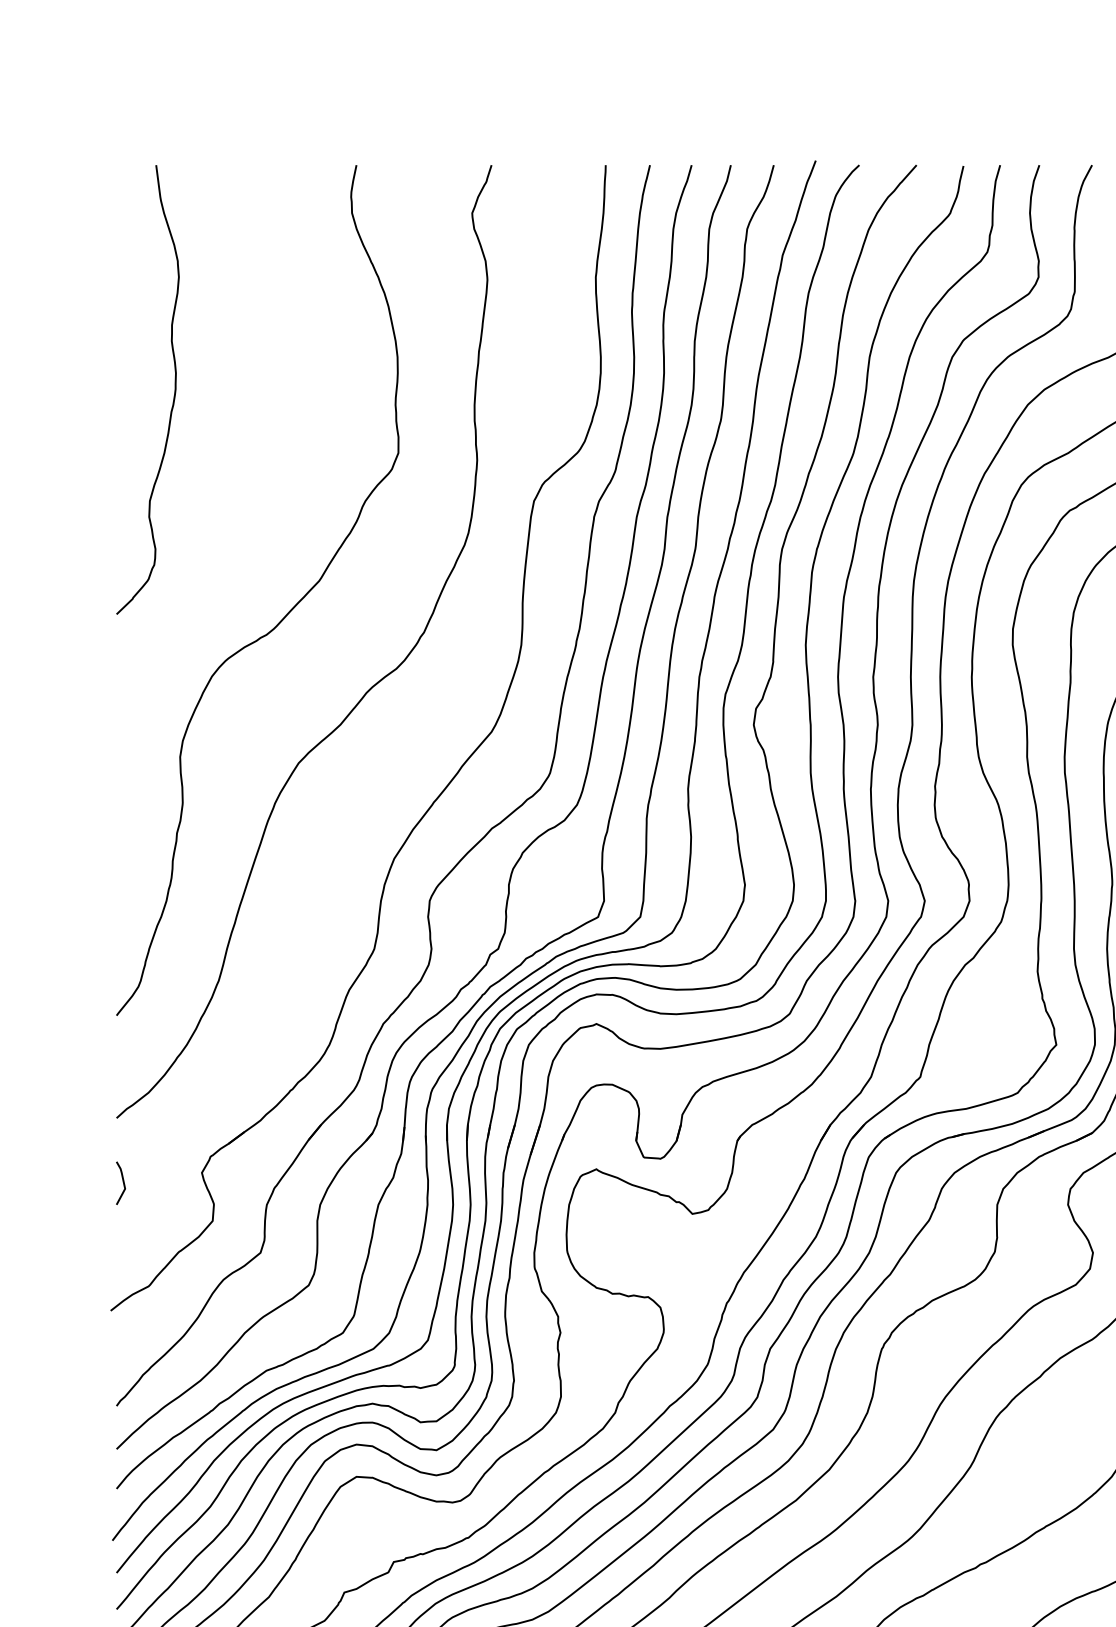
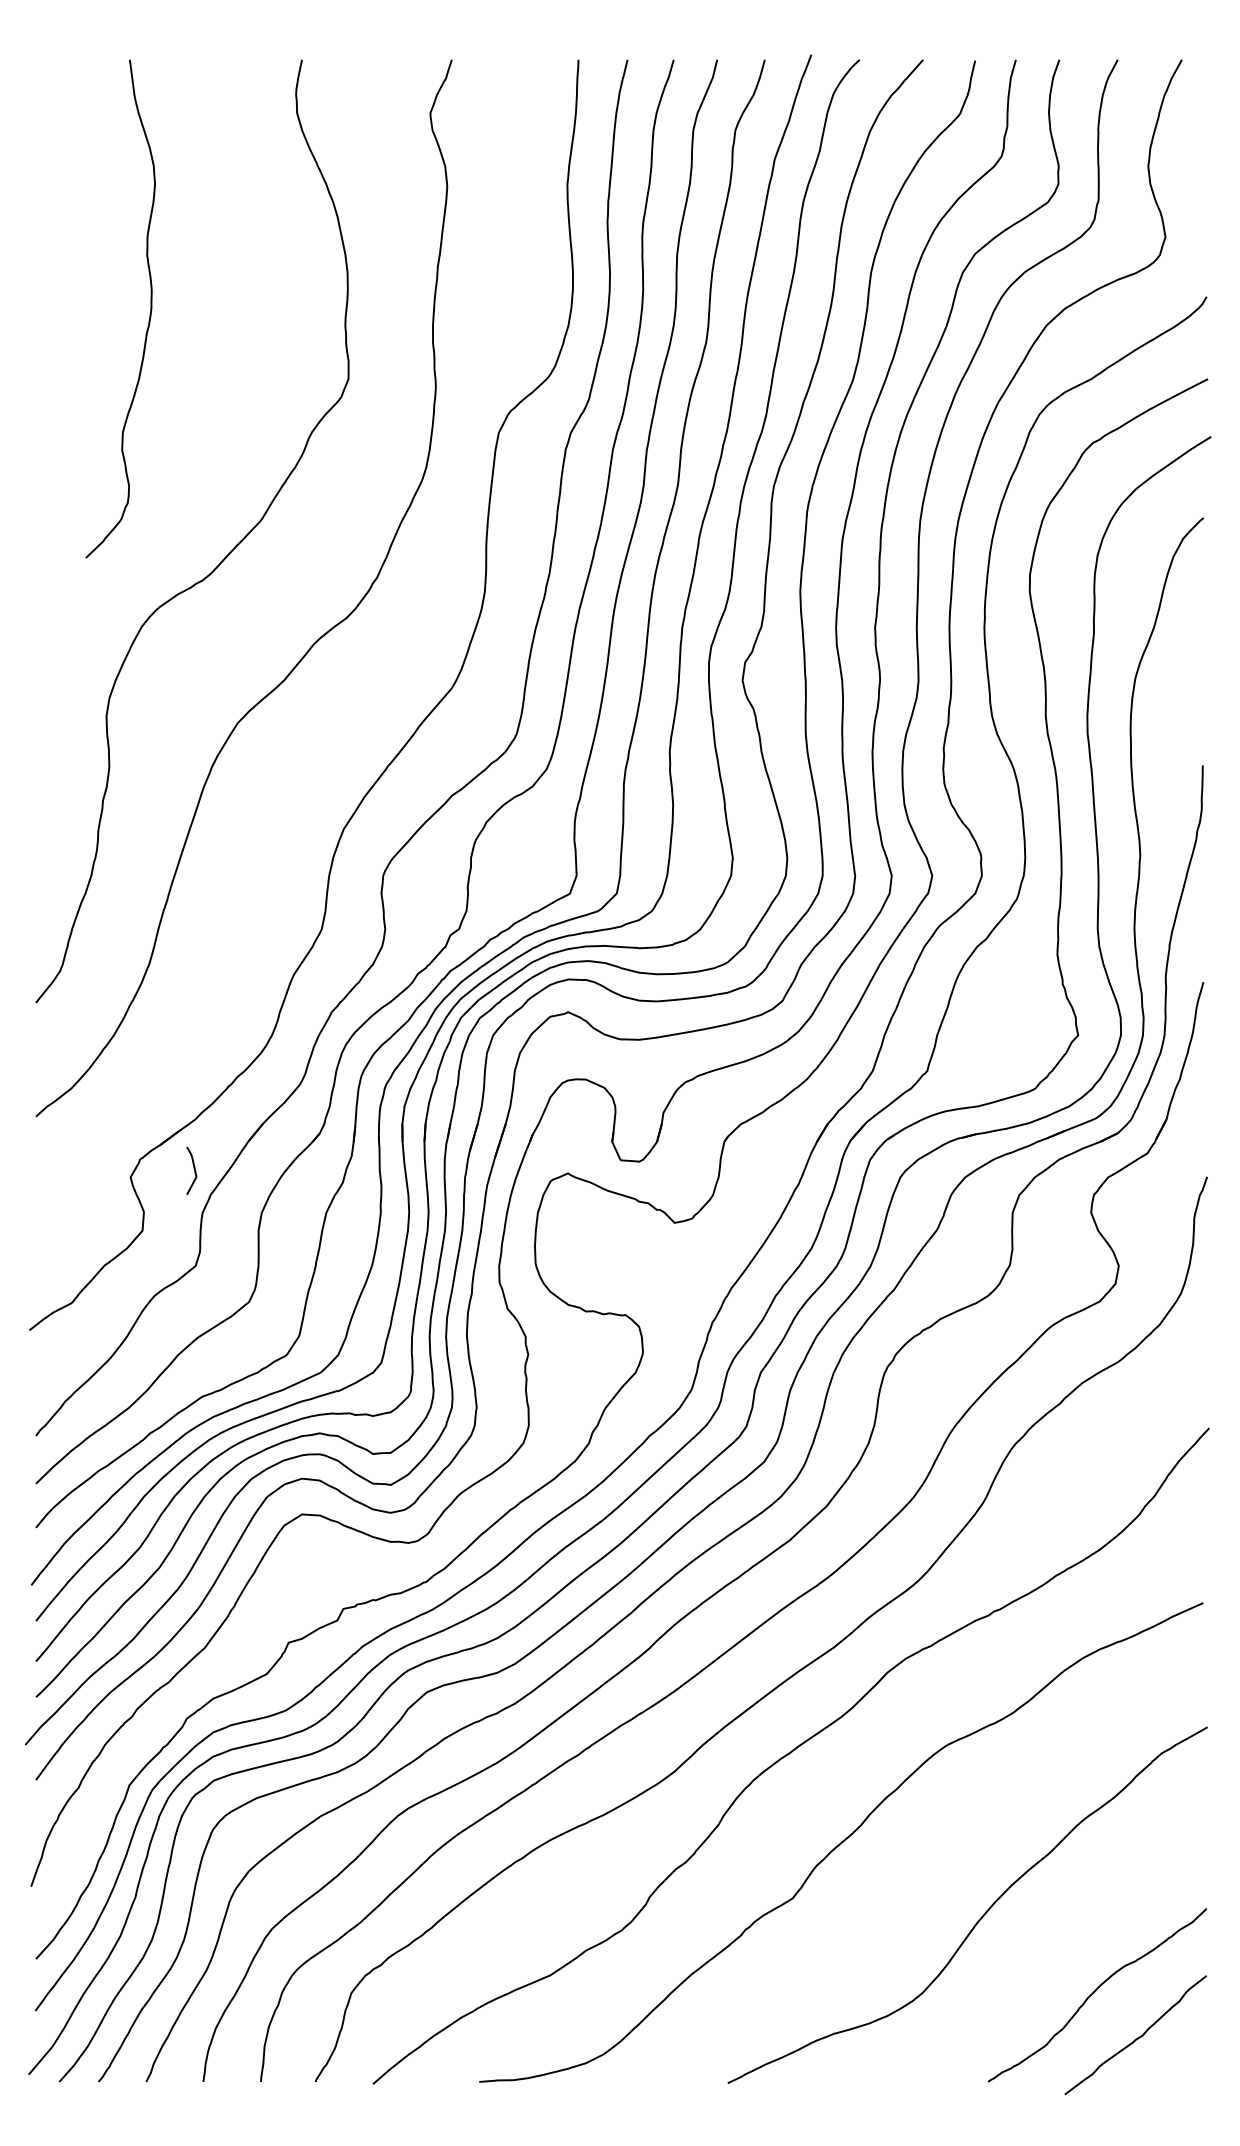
curve: (173, 393) -> (149, 313), moved
line: (122, 1181) -> (193, 1168), moved

